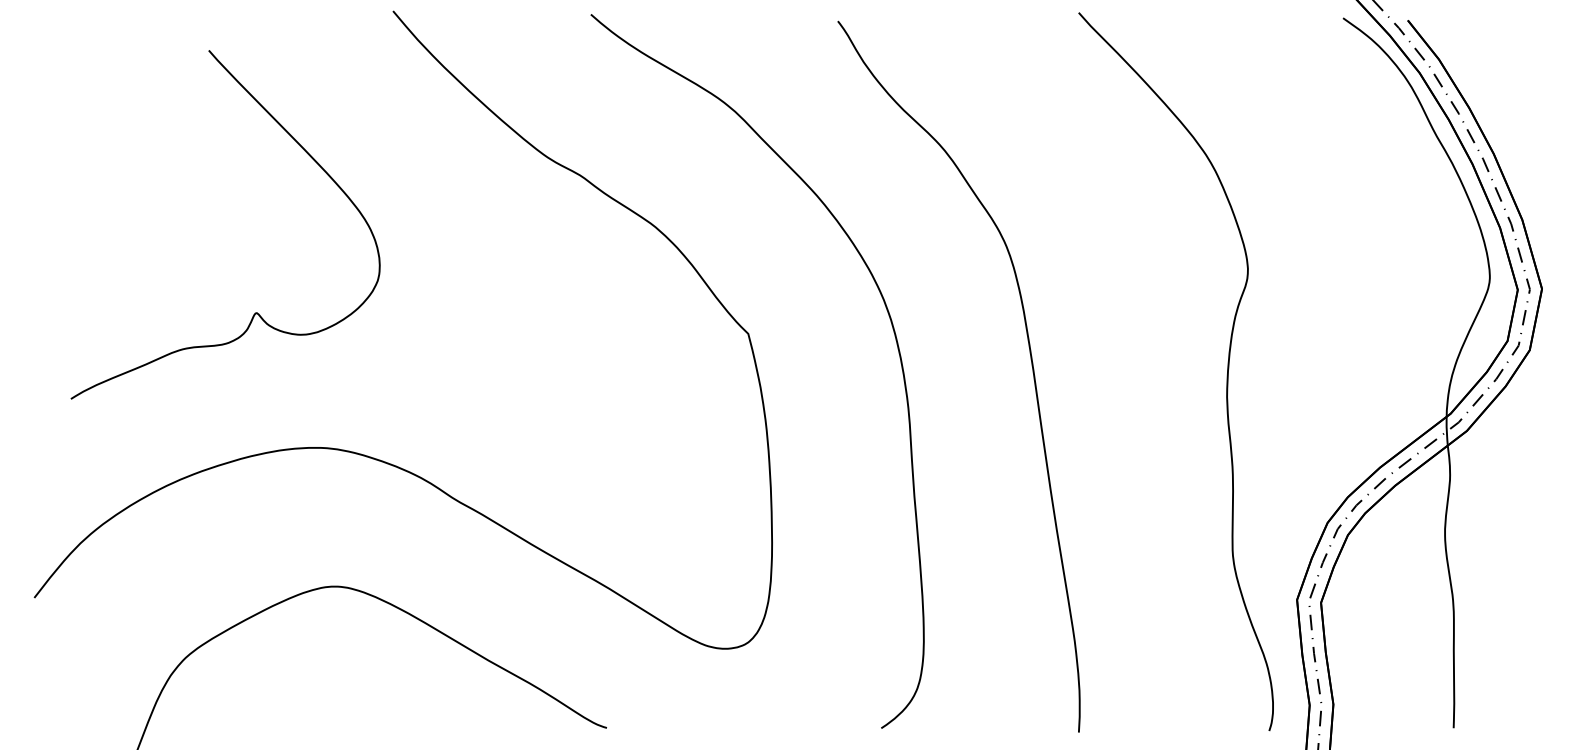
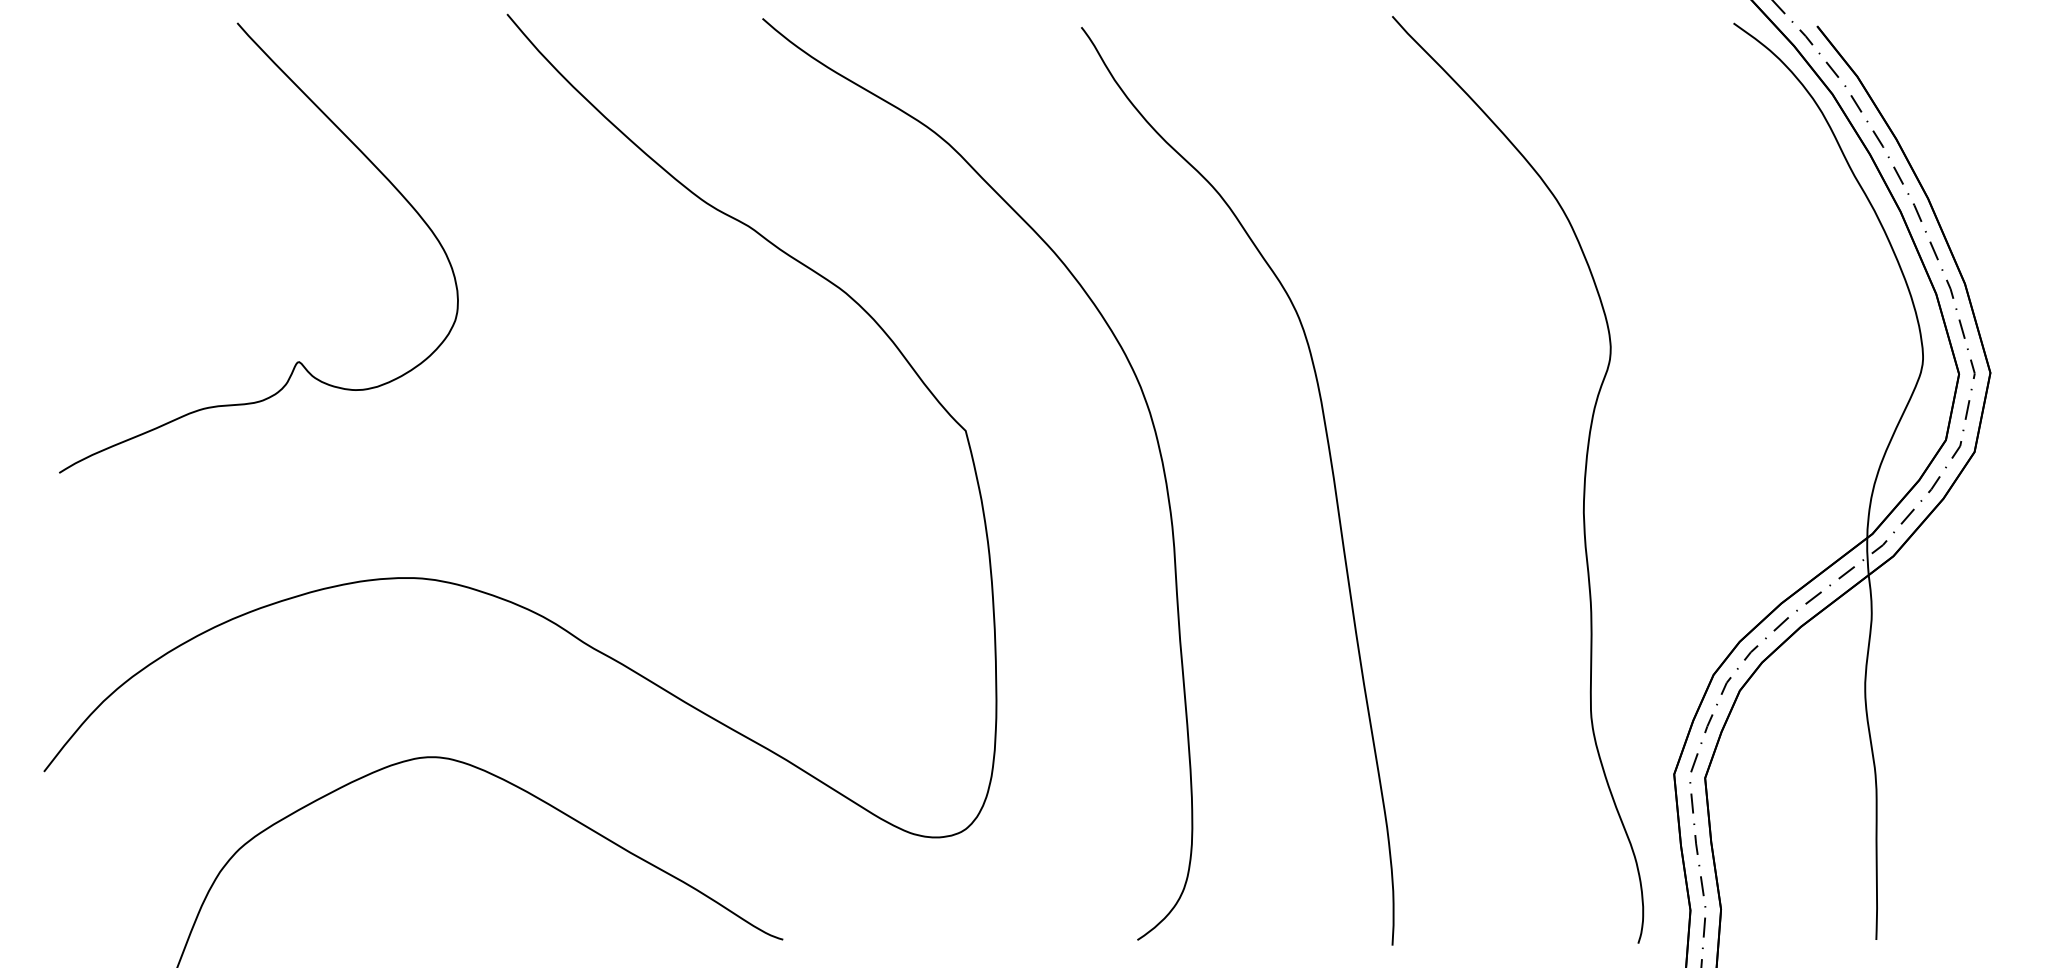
curve: (255, 312) -> (297, 361), moved

